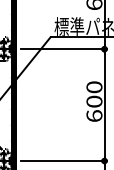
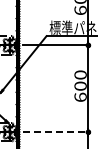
line: (64, 161) -> (57, 132), solid -> dashed

